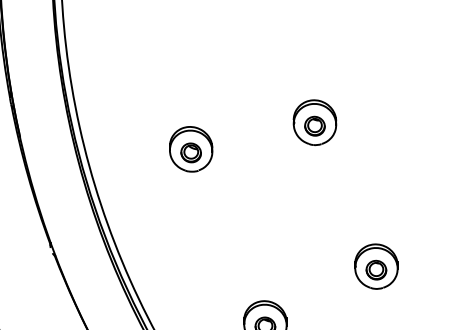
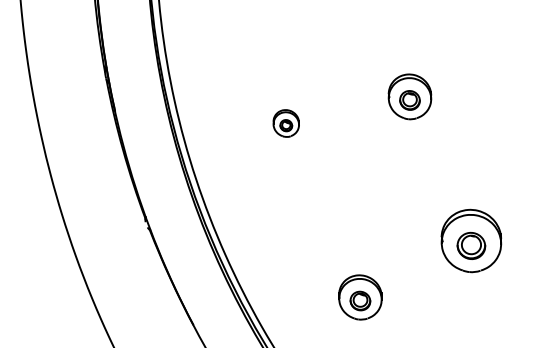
part: (191, 149) -> (286, 123), size x0.6
part: (376, 266) -> (471, 240), size x1.4

